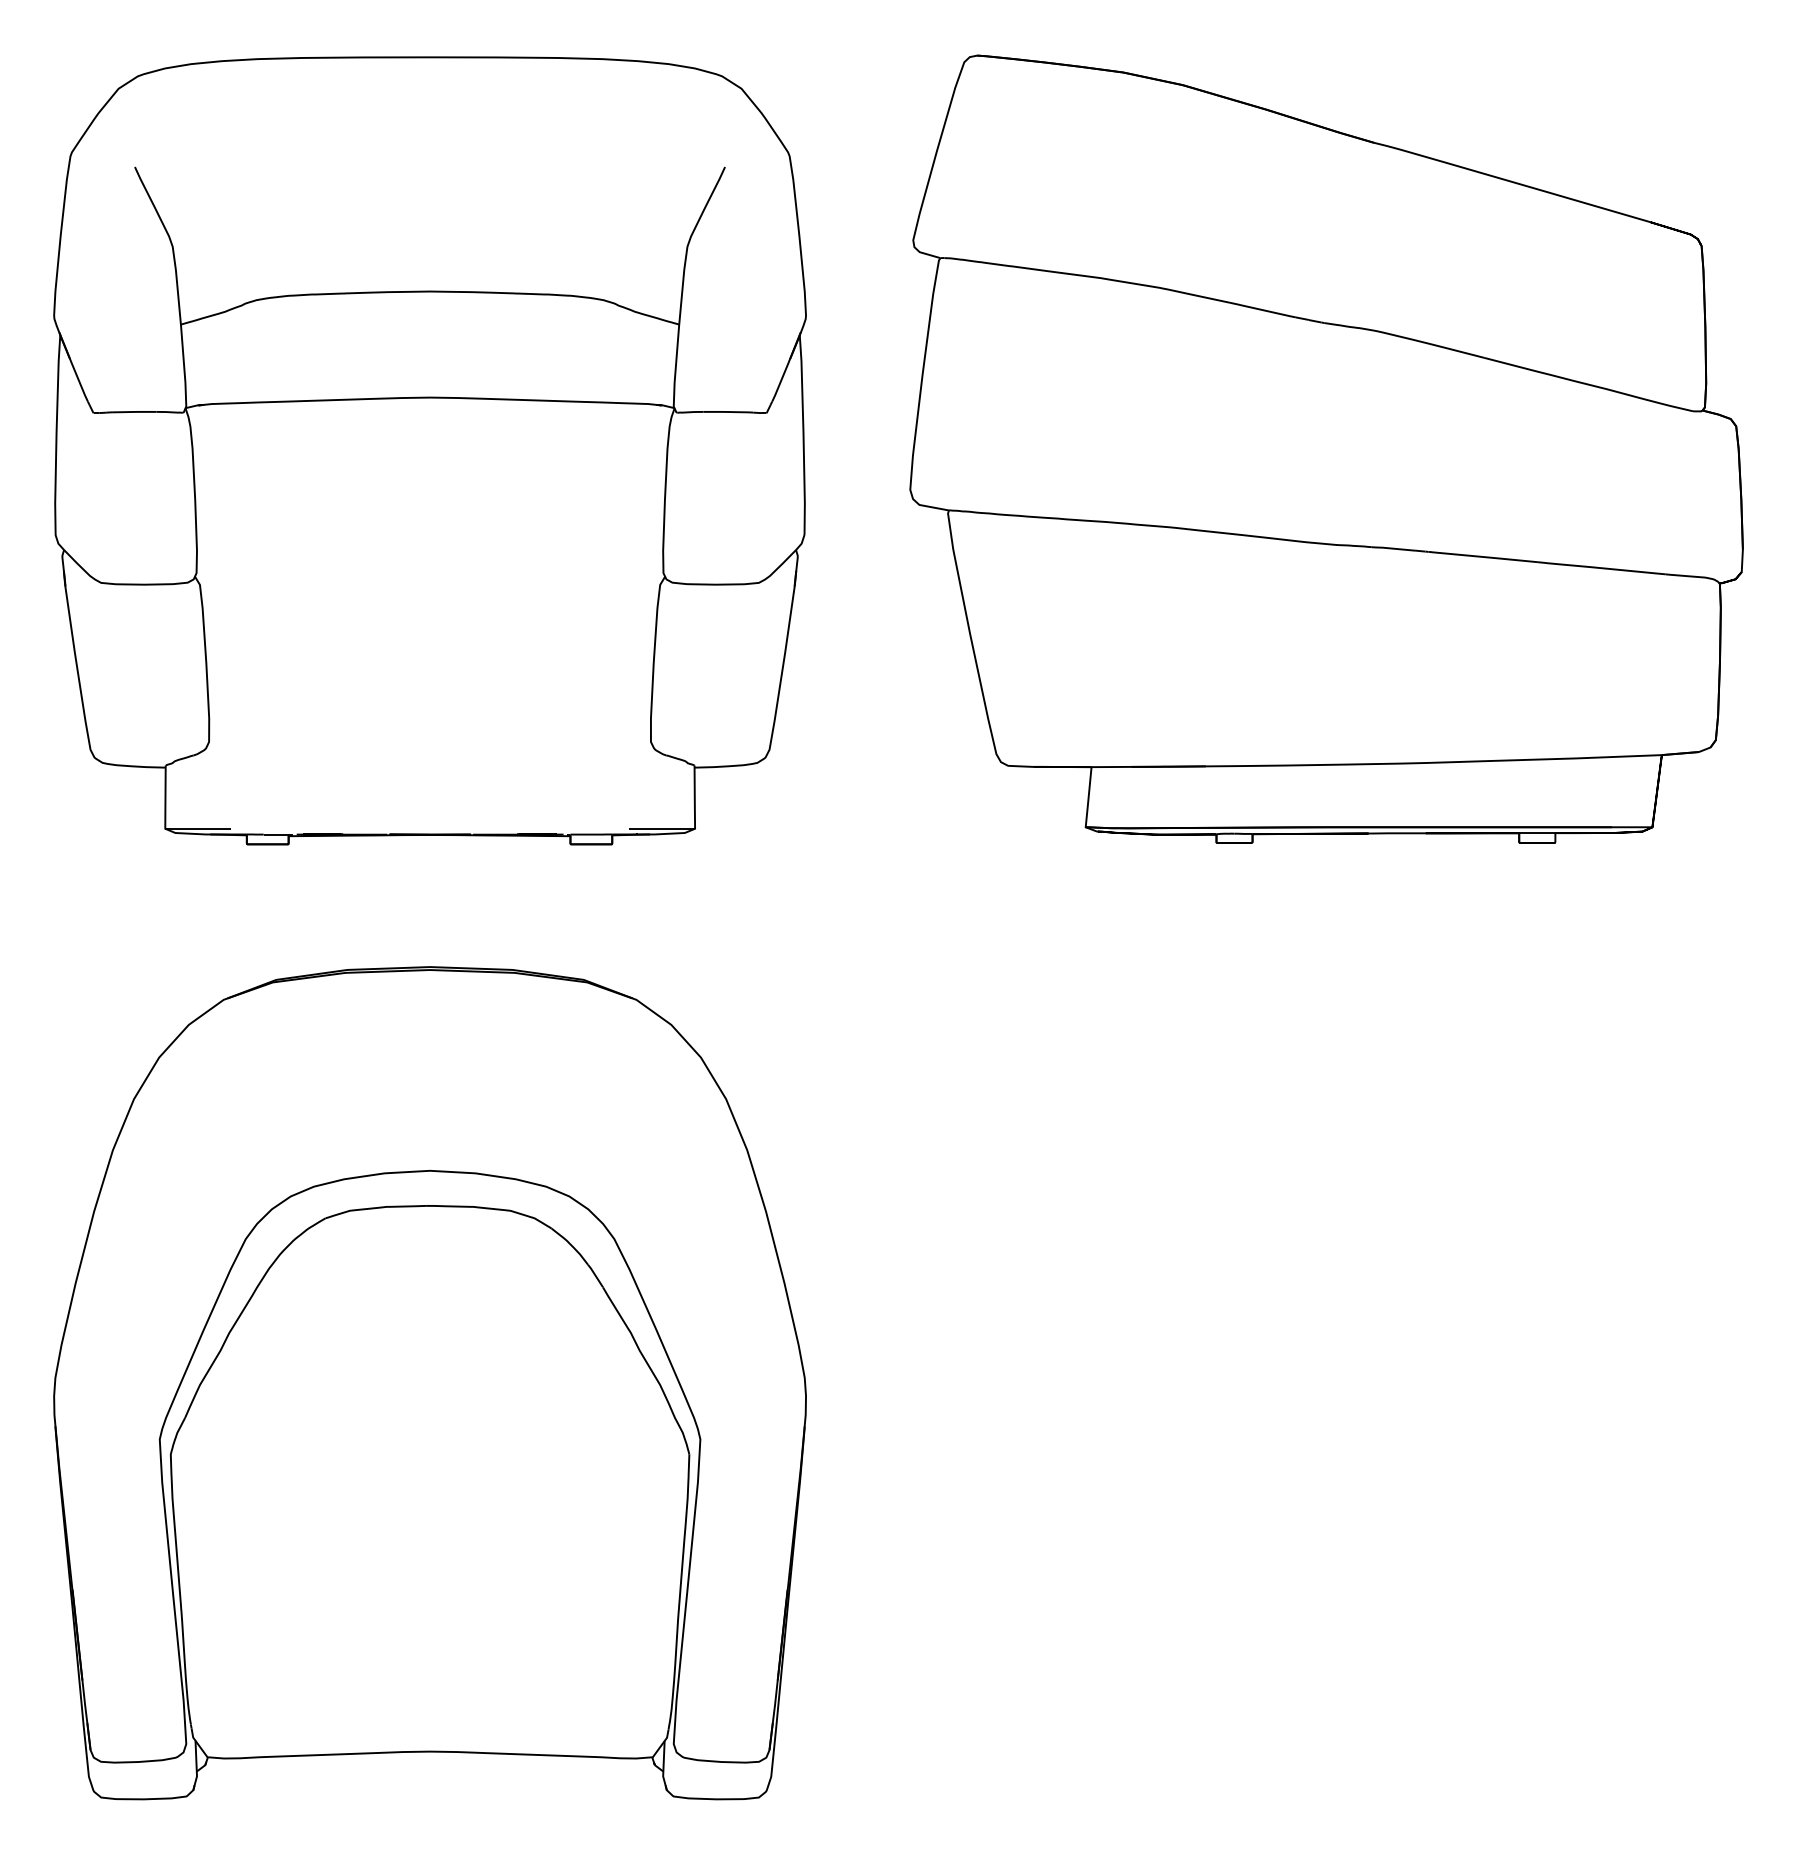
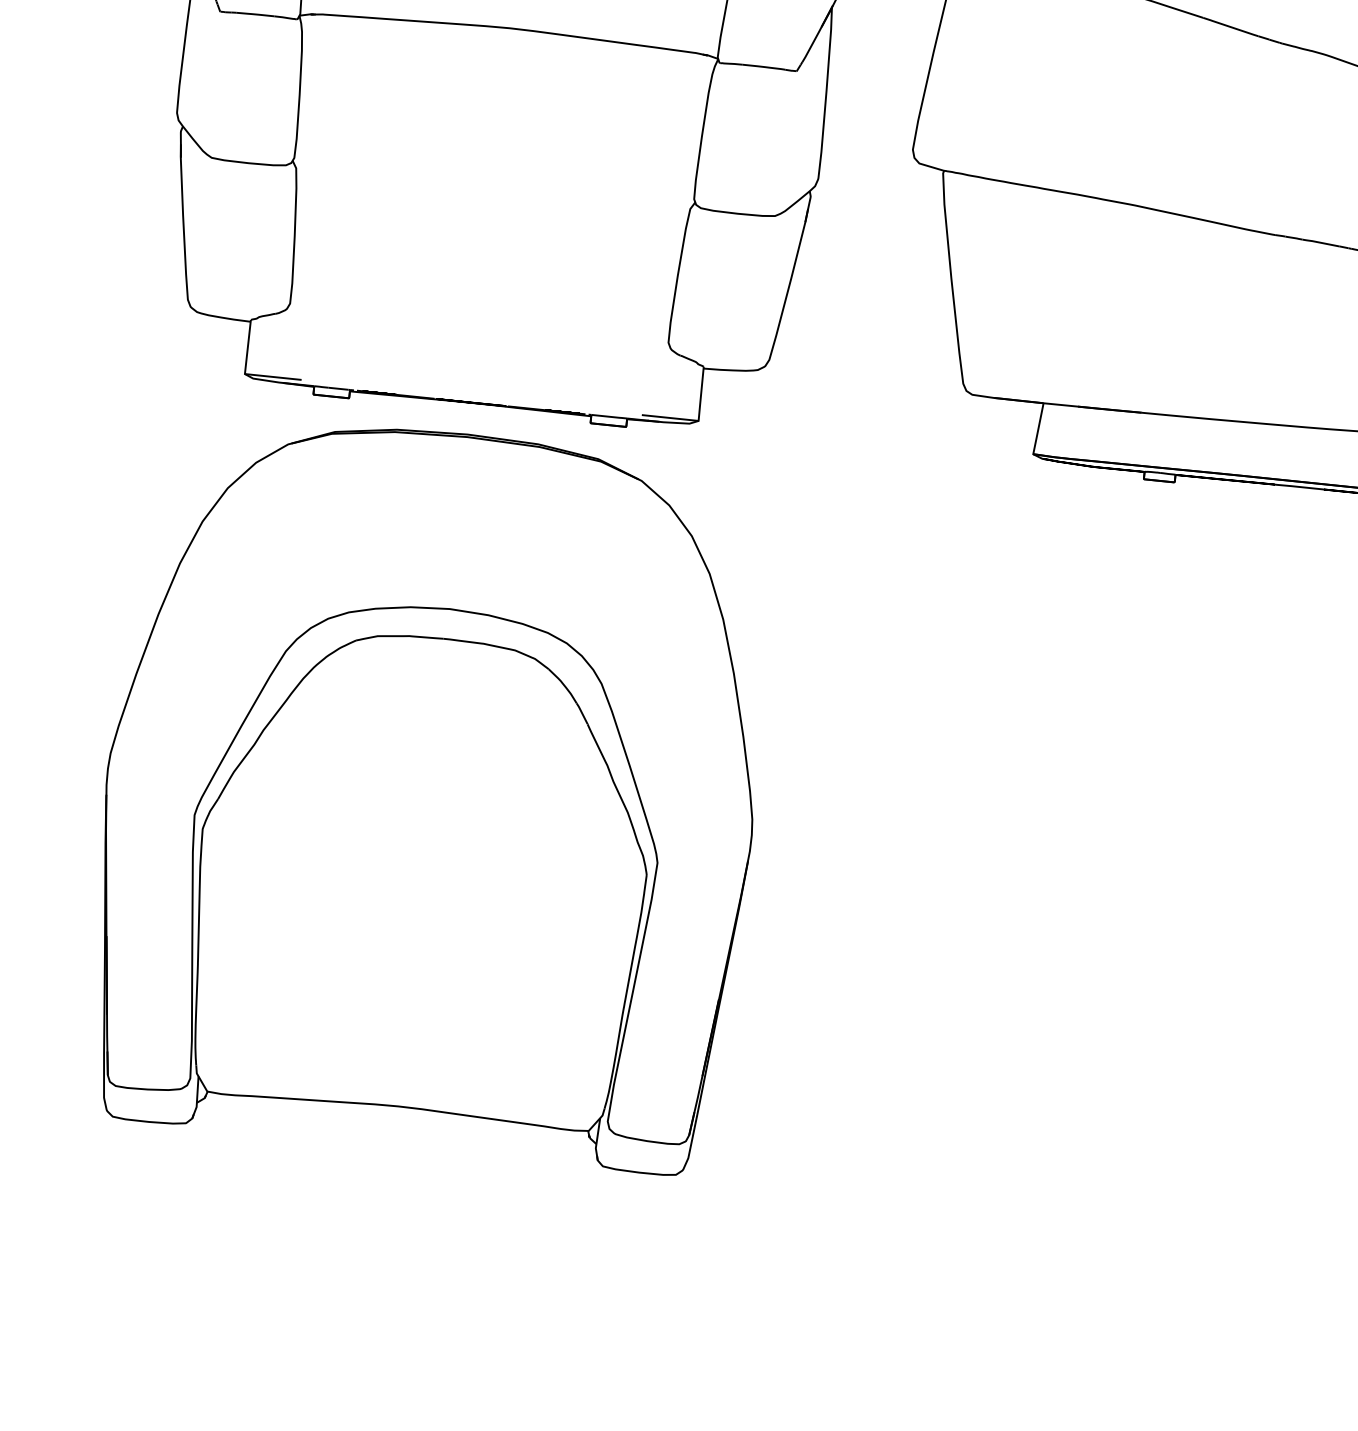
part: (429, 1383) -> (430, 791), moved

